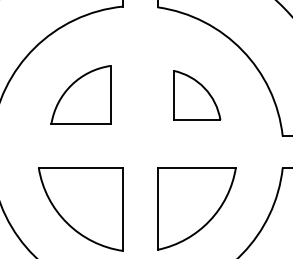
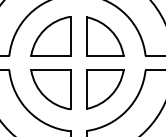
part: (79, 95) -> (50, 36), size x1.43
part: (197, 95) -> (105, 36), size x1.67

